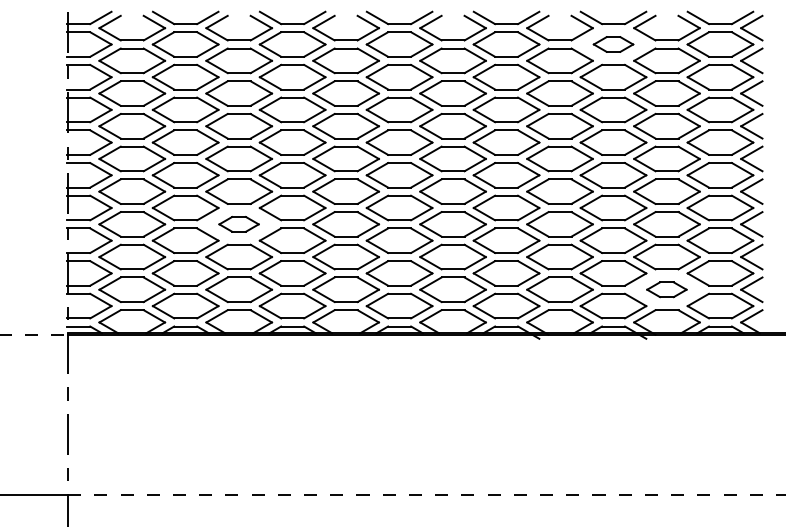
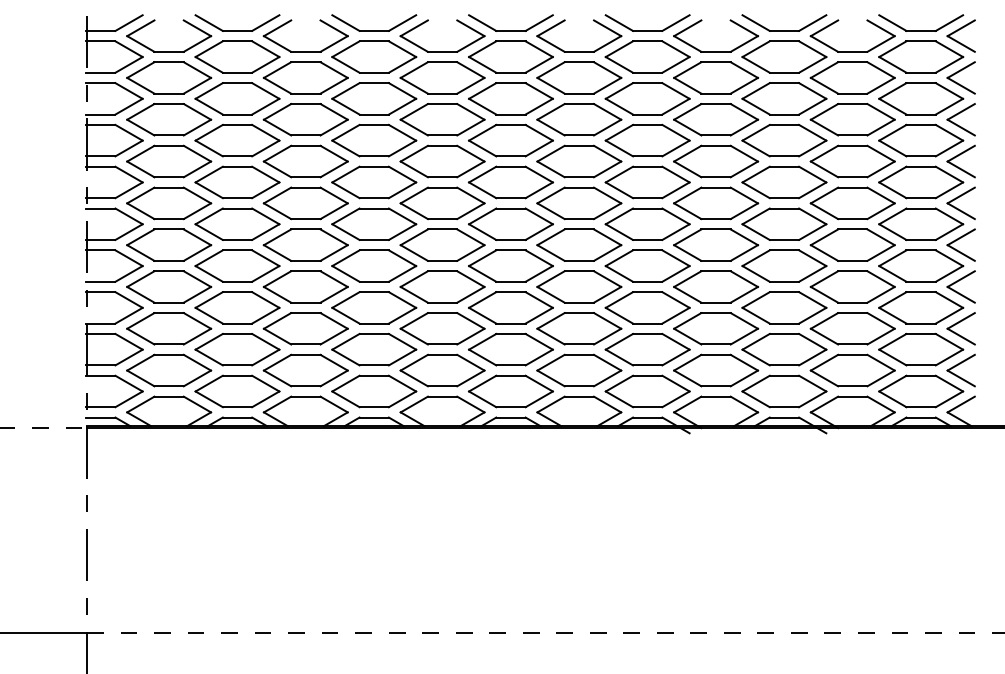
part: (613, 44) -> (784, 56), size x1.67
part: (238, 223) -> (305, 286), size x1.67
part: (666, 289) -> (852, 370), size x1.67

